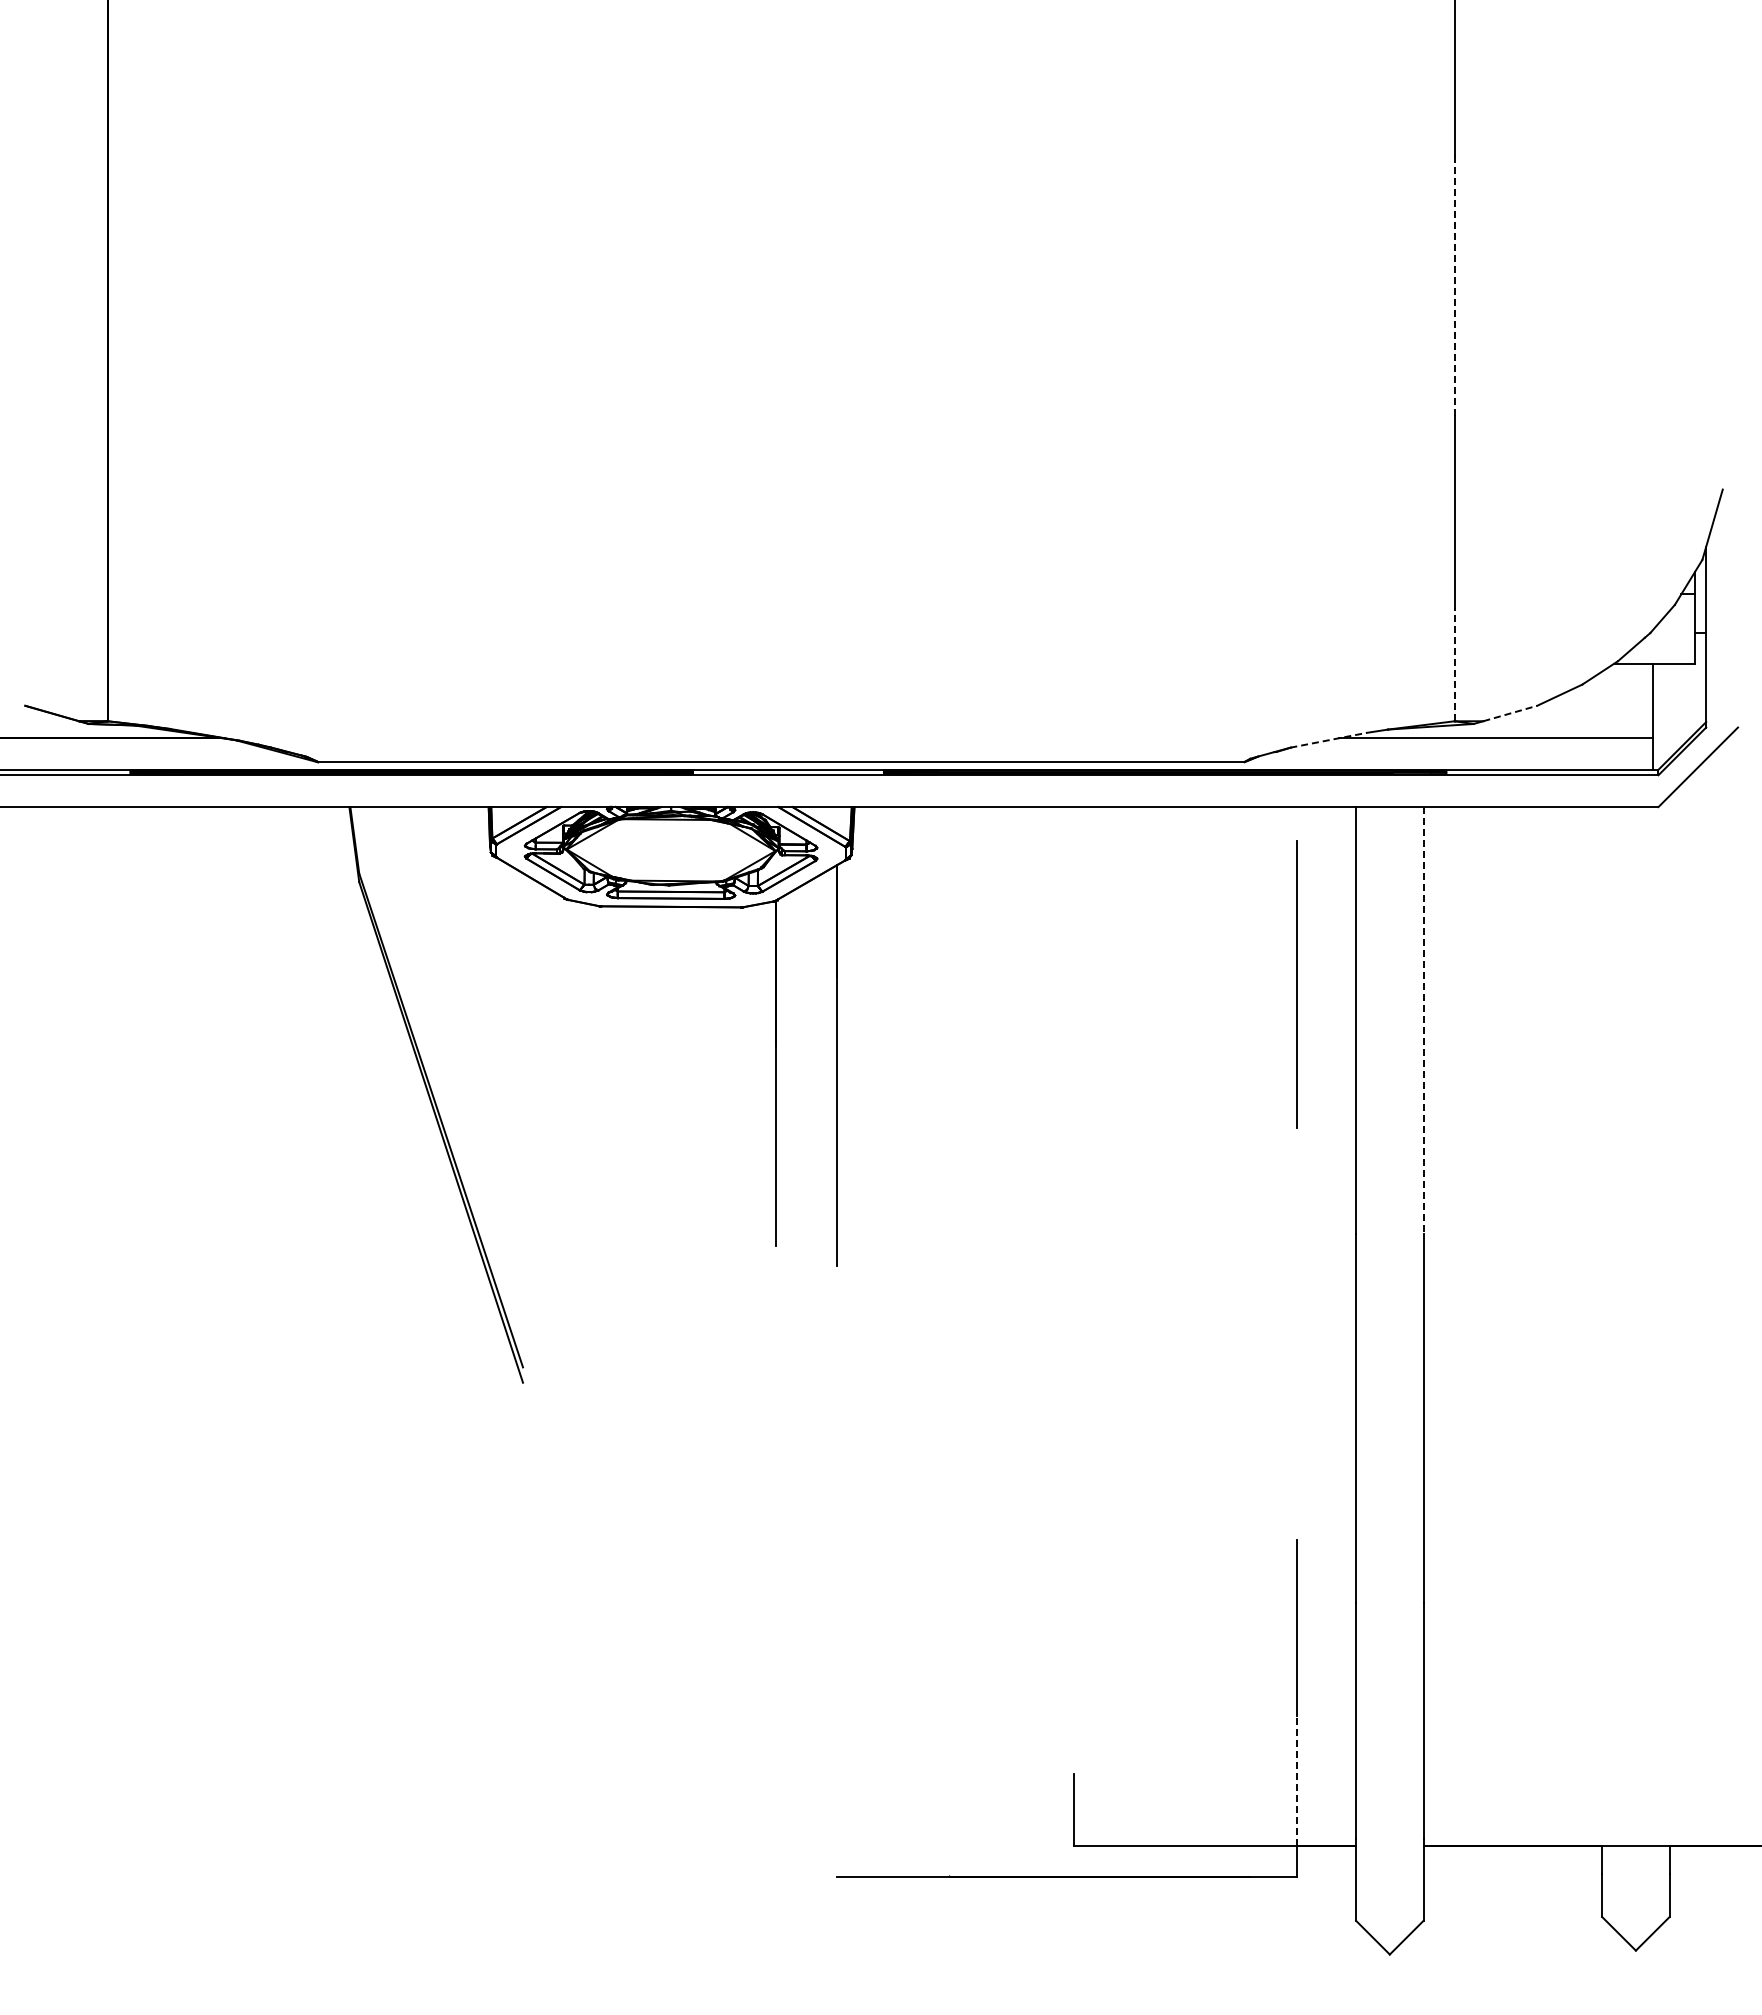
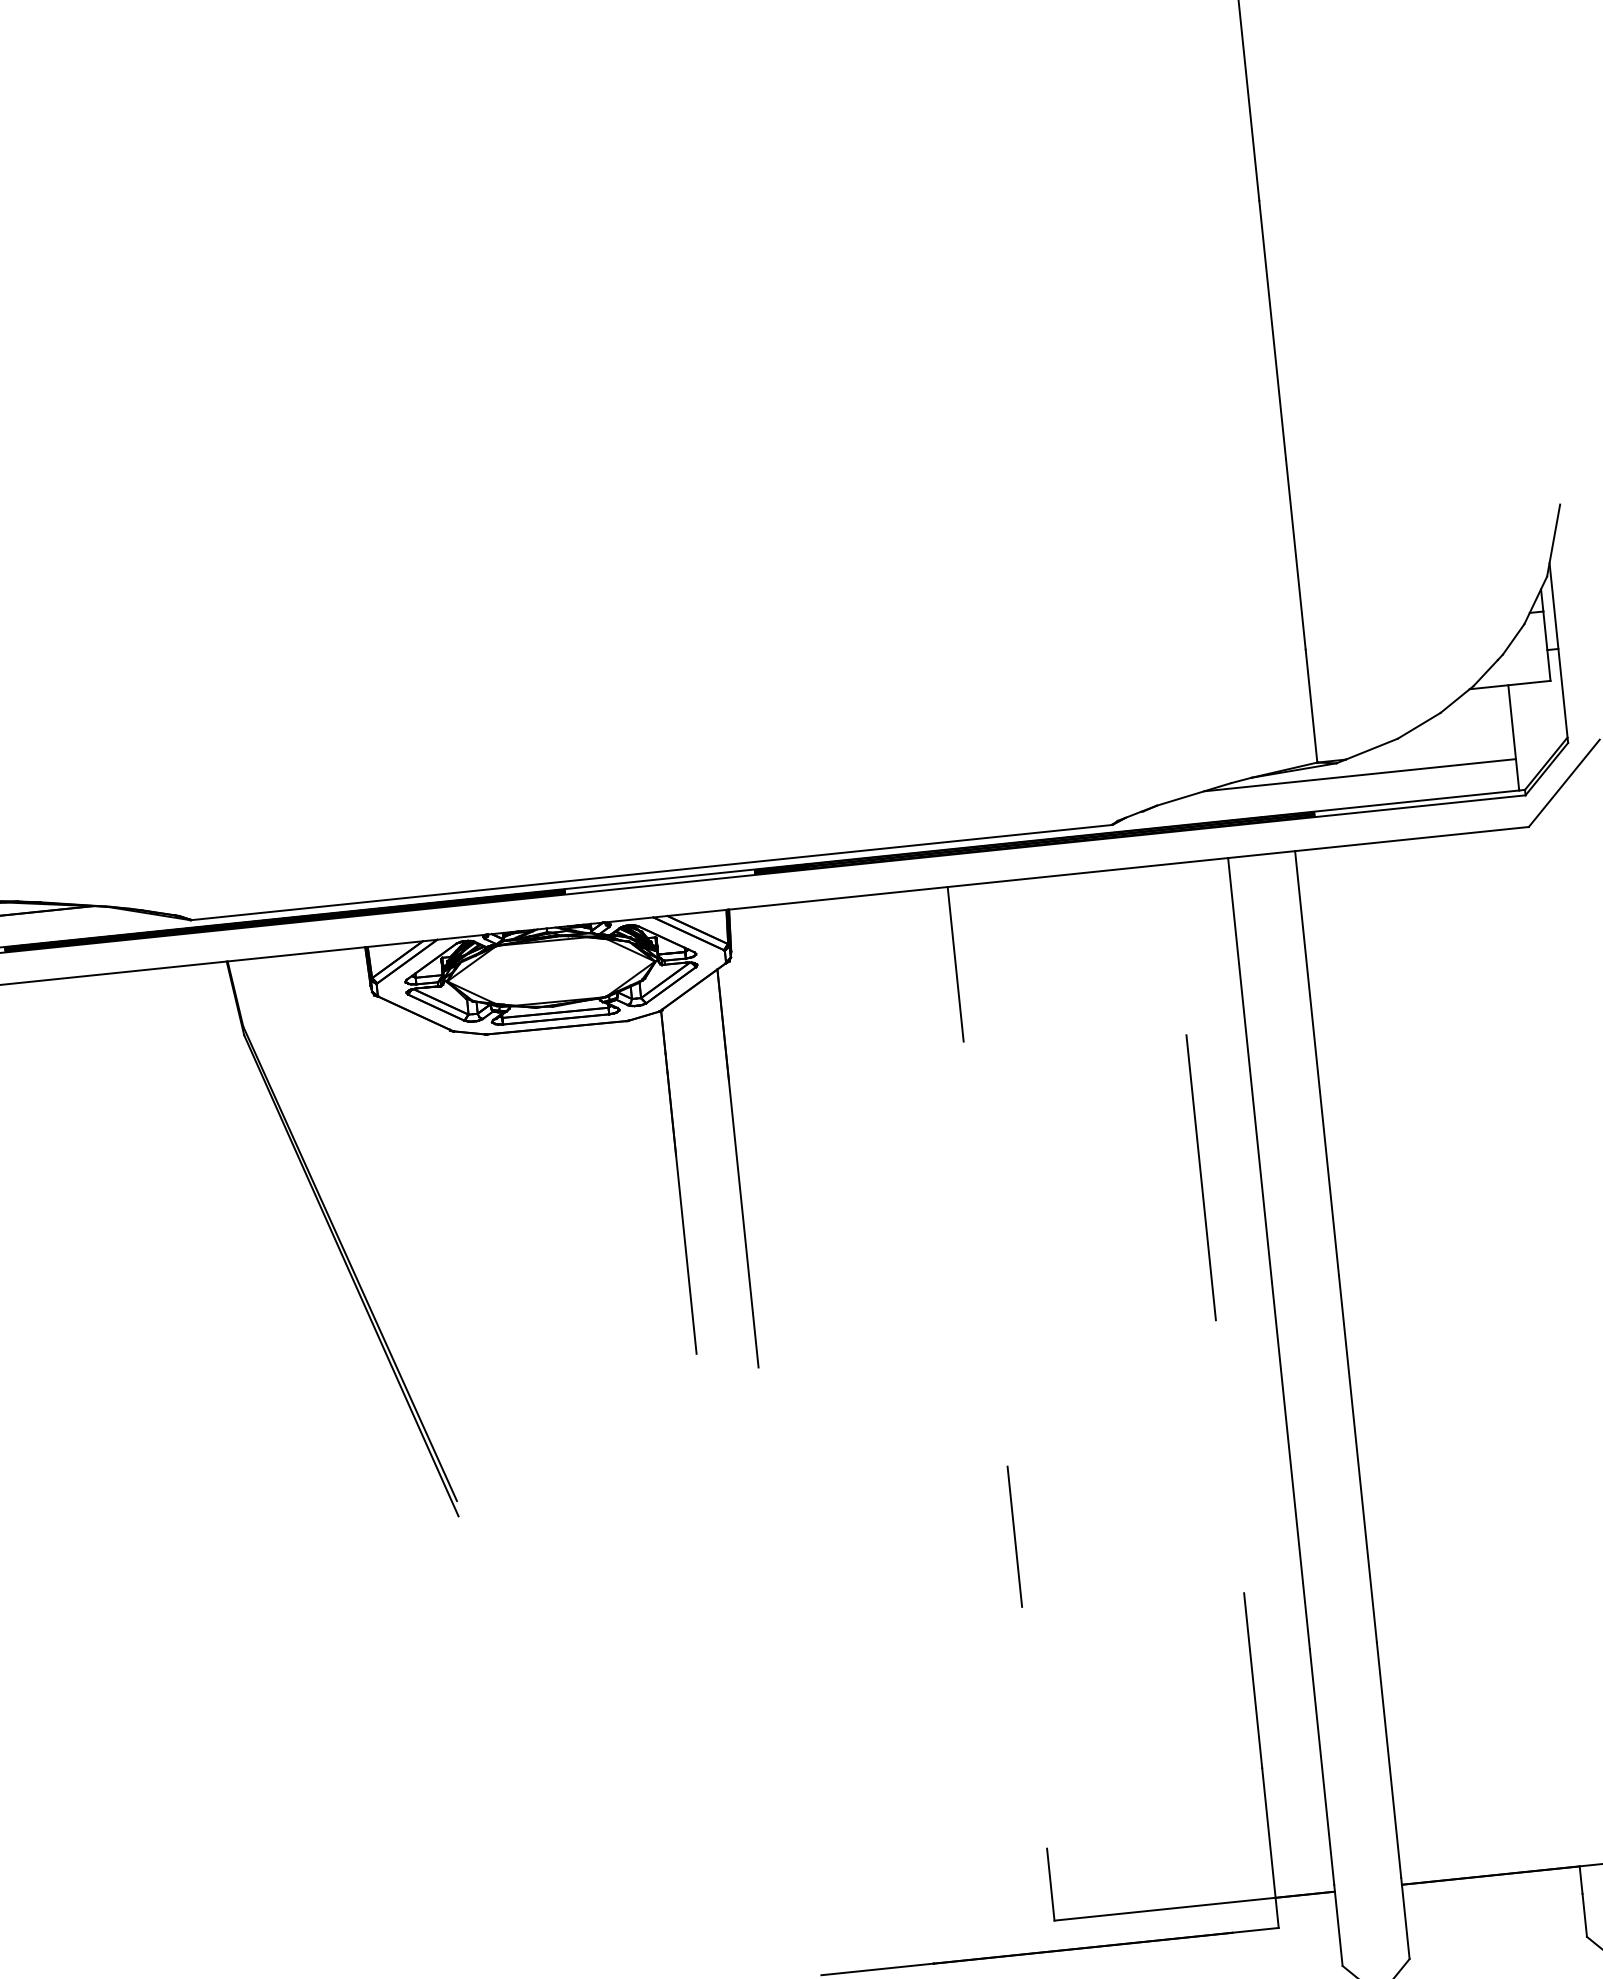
line: (1454, 286) -> (1272, 330), dashed -> solid
line: (1454, 664) -> (1311, 706), dashed -> solid
line: (1510, 713) -> (1372, 749), dashed -> solid
line: (1329, 740) -> (1194, 794), dashed -> solid
line: (1074, 884) -> (955, 964), added
line: (1296, 984) -> (1201, 1177), moved
line: (1423, 1020) -> (1317, 1063), dashed -> solid
line: (1073, 1460) -> (1014, 1537), added
line: (1296, 1780) -> (1268, 1832), dashed -> solid

